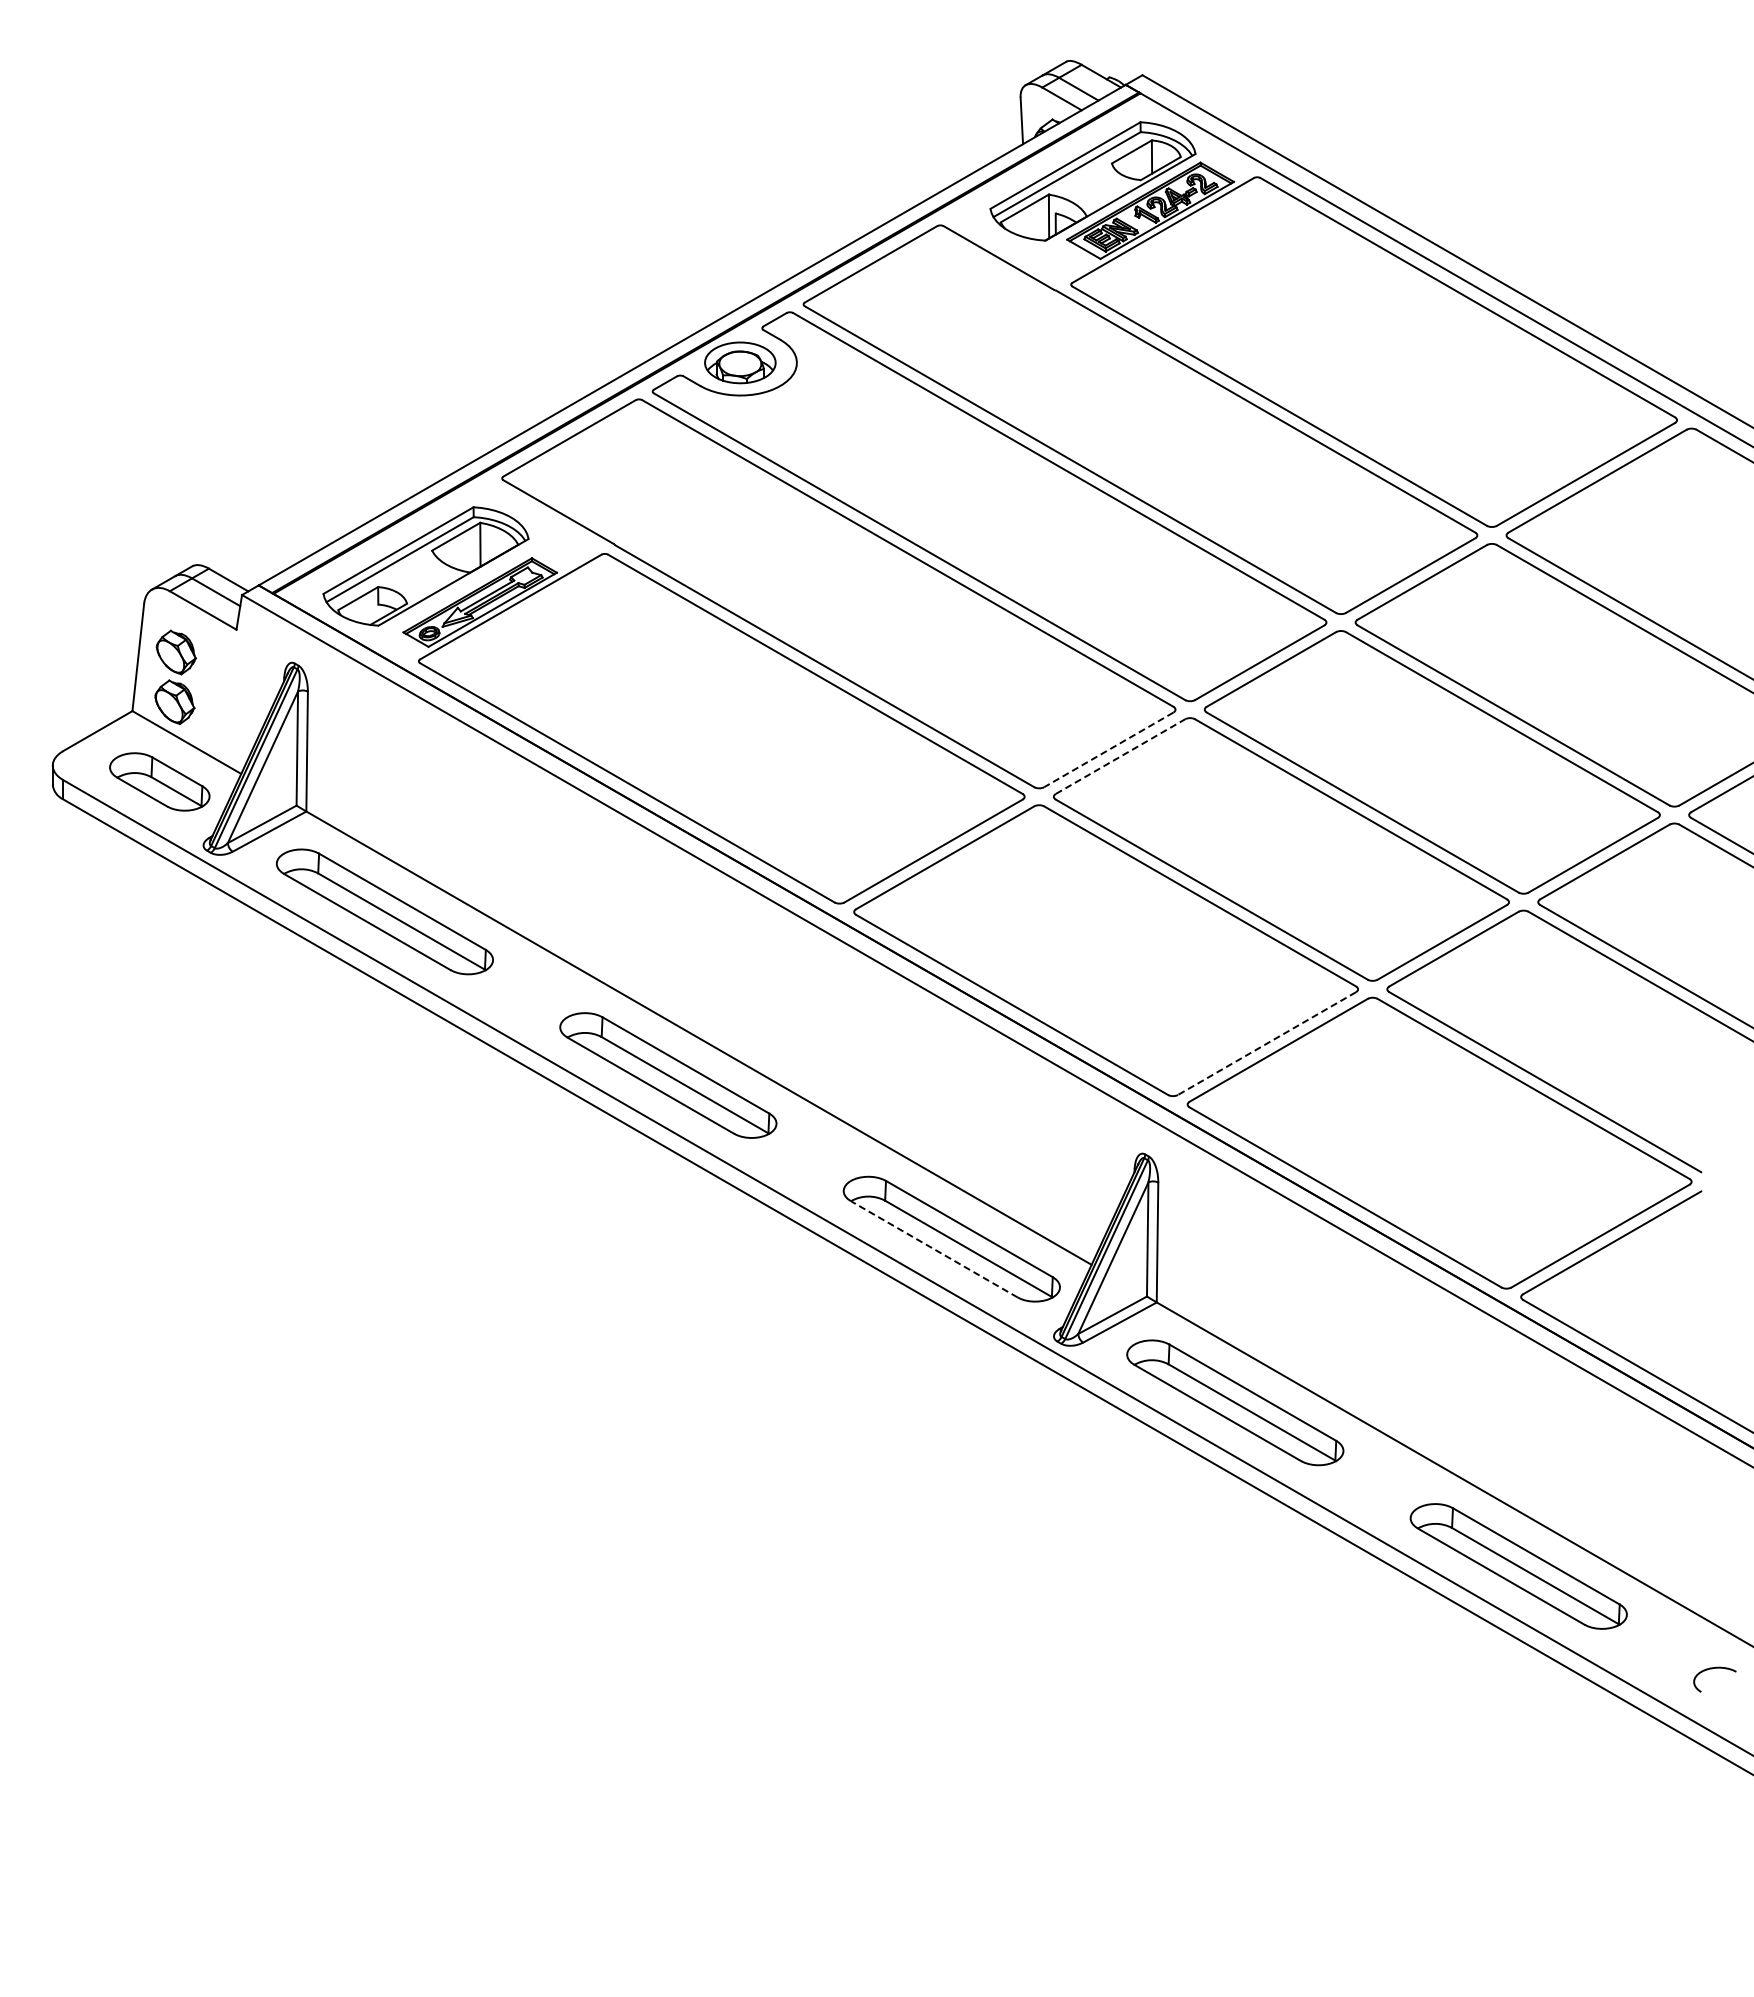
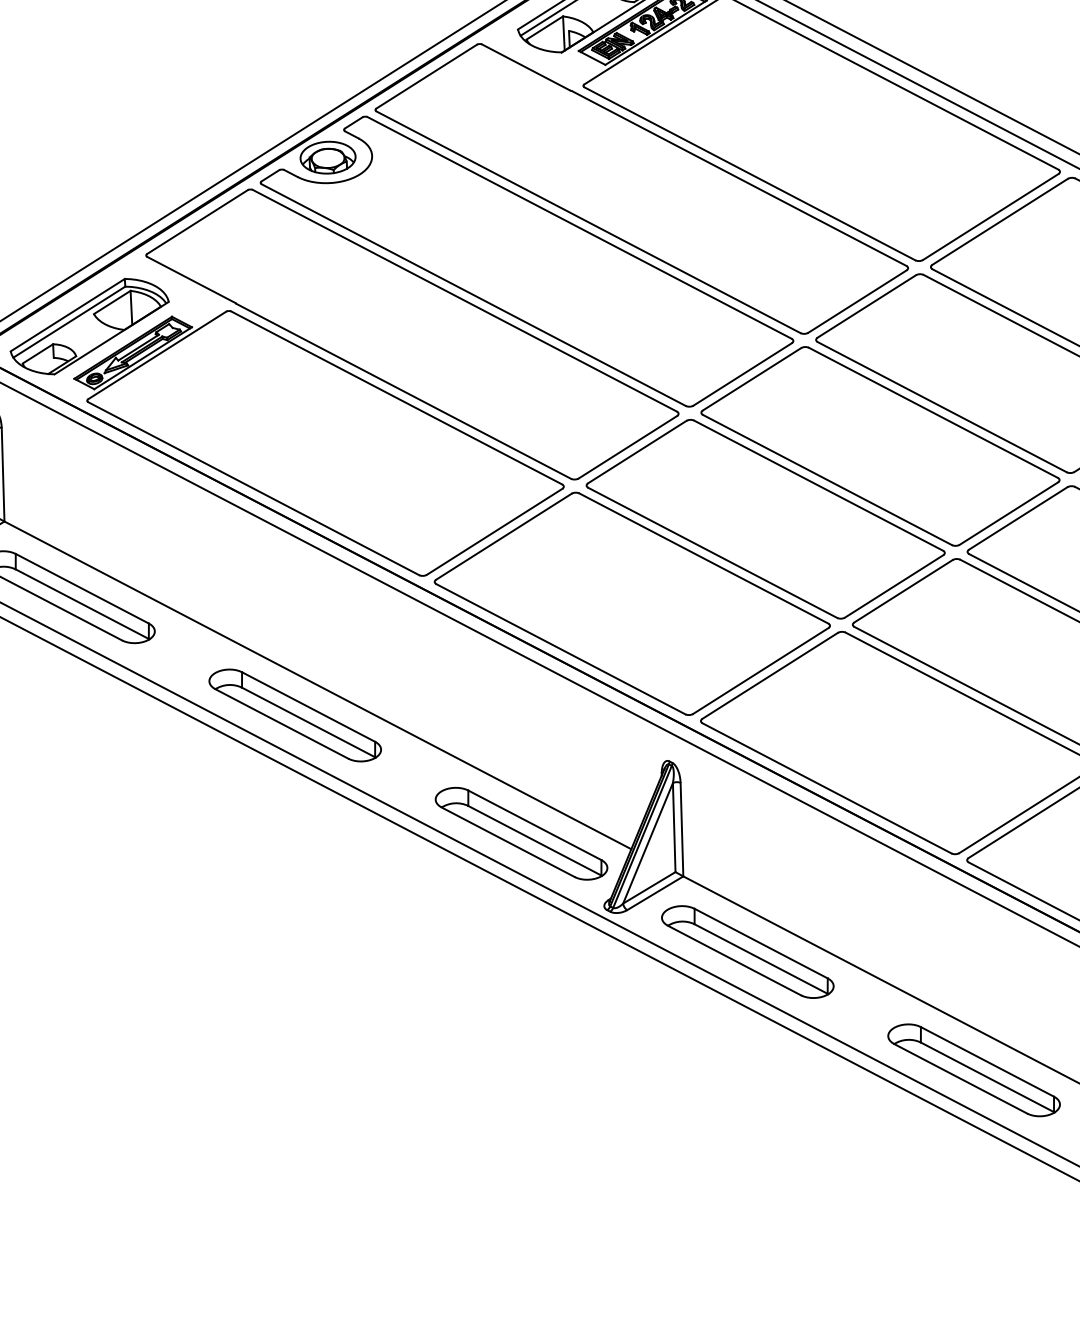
line: (1108, 749) -> (627, 446), dashed -> solid
line: (1120, 756) -> (637, 452), dashed -> solid
line: (1267, 1043) -> (761, 670), dashed -> solid
line: (933, 1249) -> (507, 842), dashed -> solid

